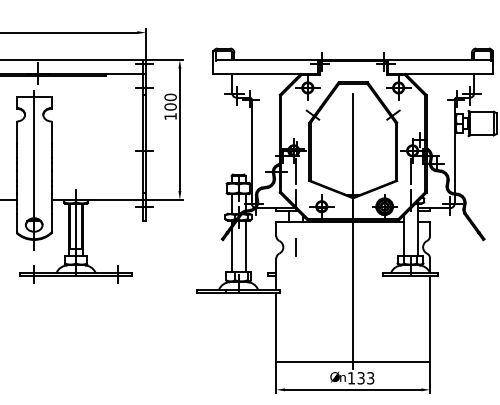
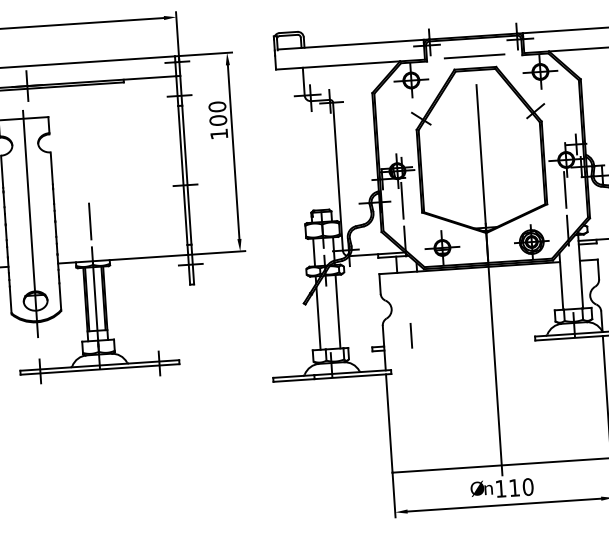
line: (353, 73) -> (474, 55), added
line: (76, 171) -> (90, 221), added
line: (295, 247) -> (410, 335), moved
text: (365, 378) -> (520, 487), 133 -> 110

